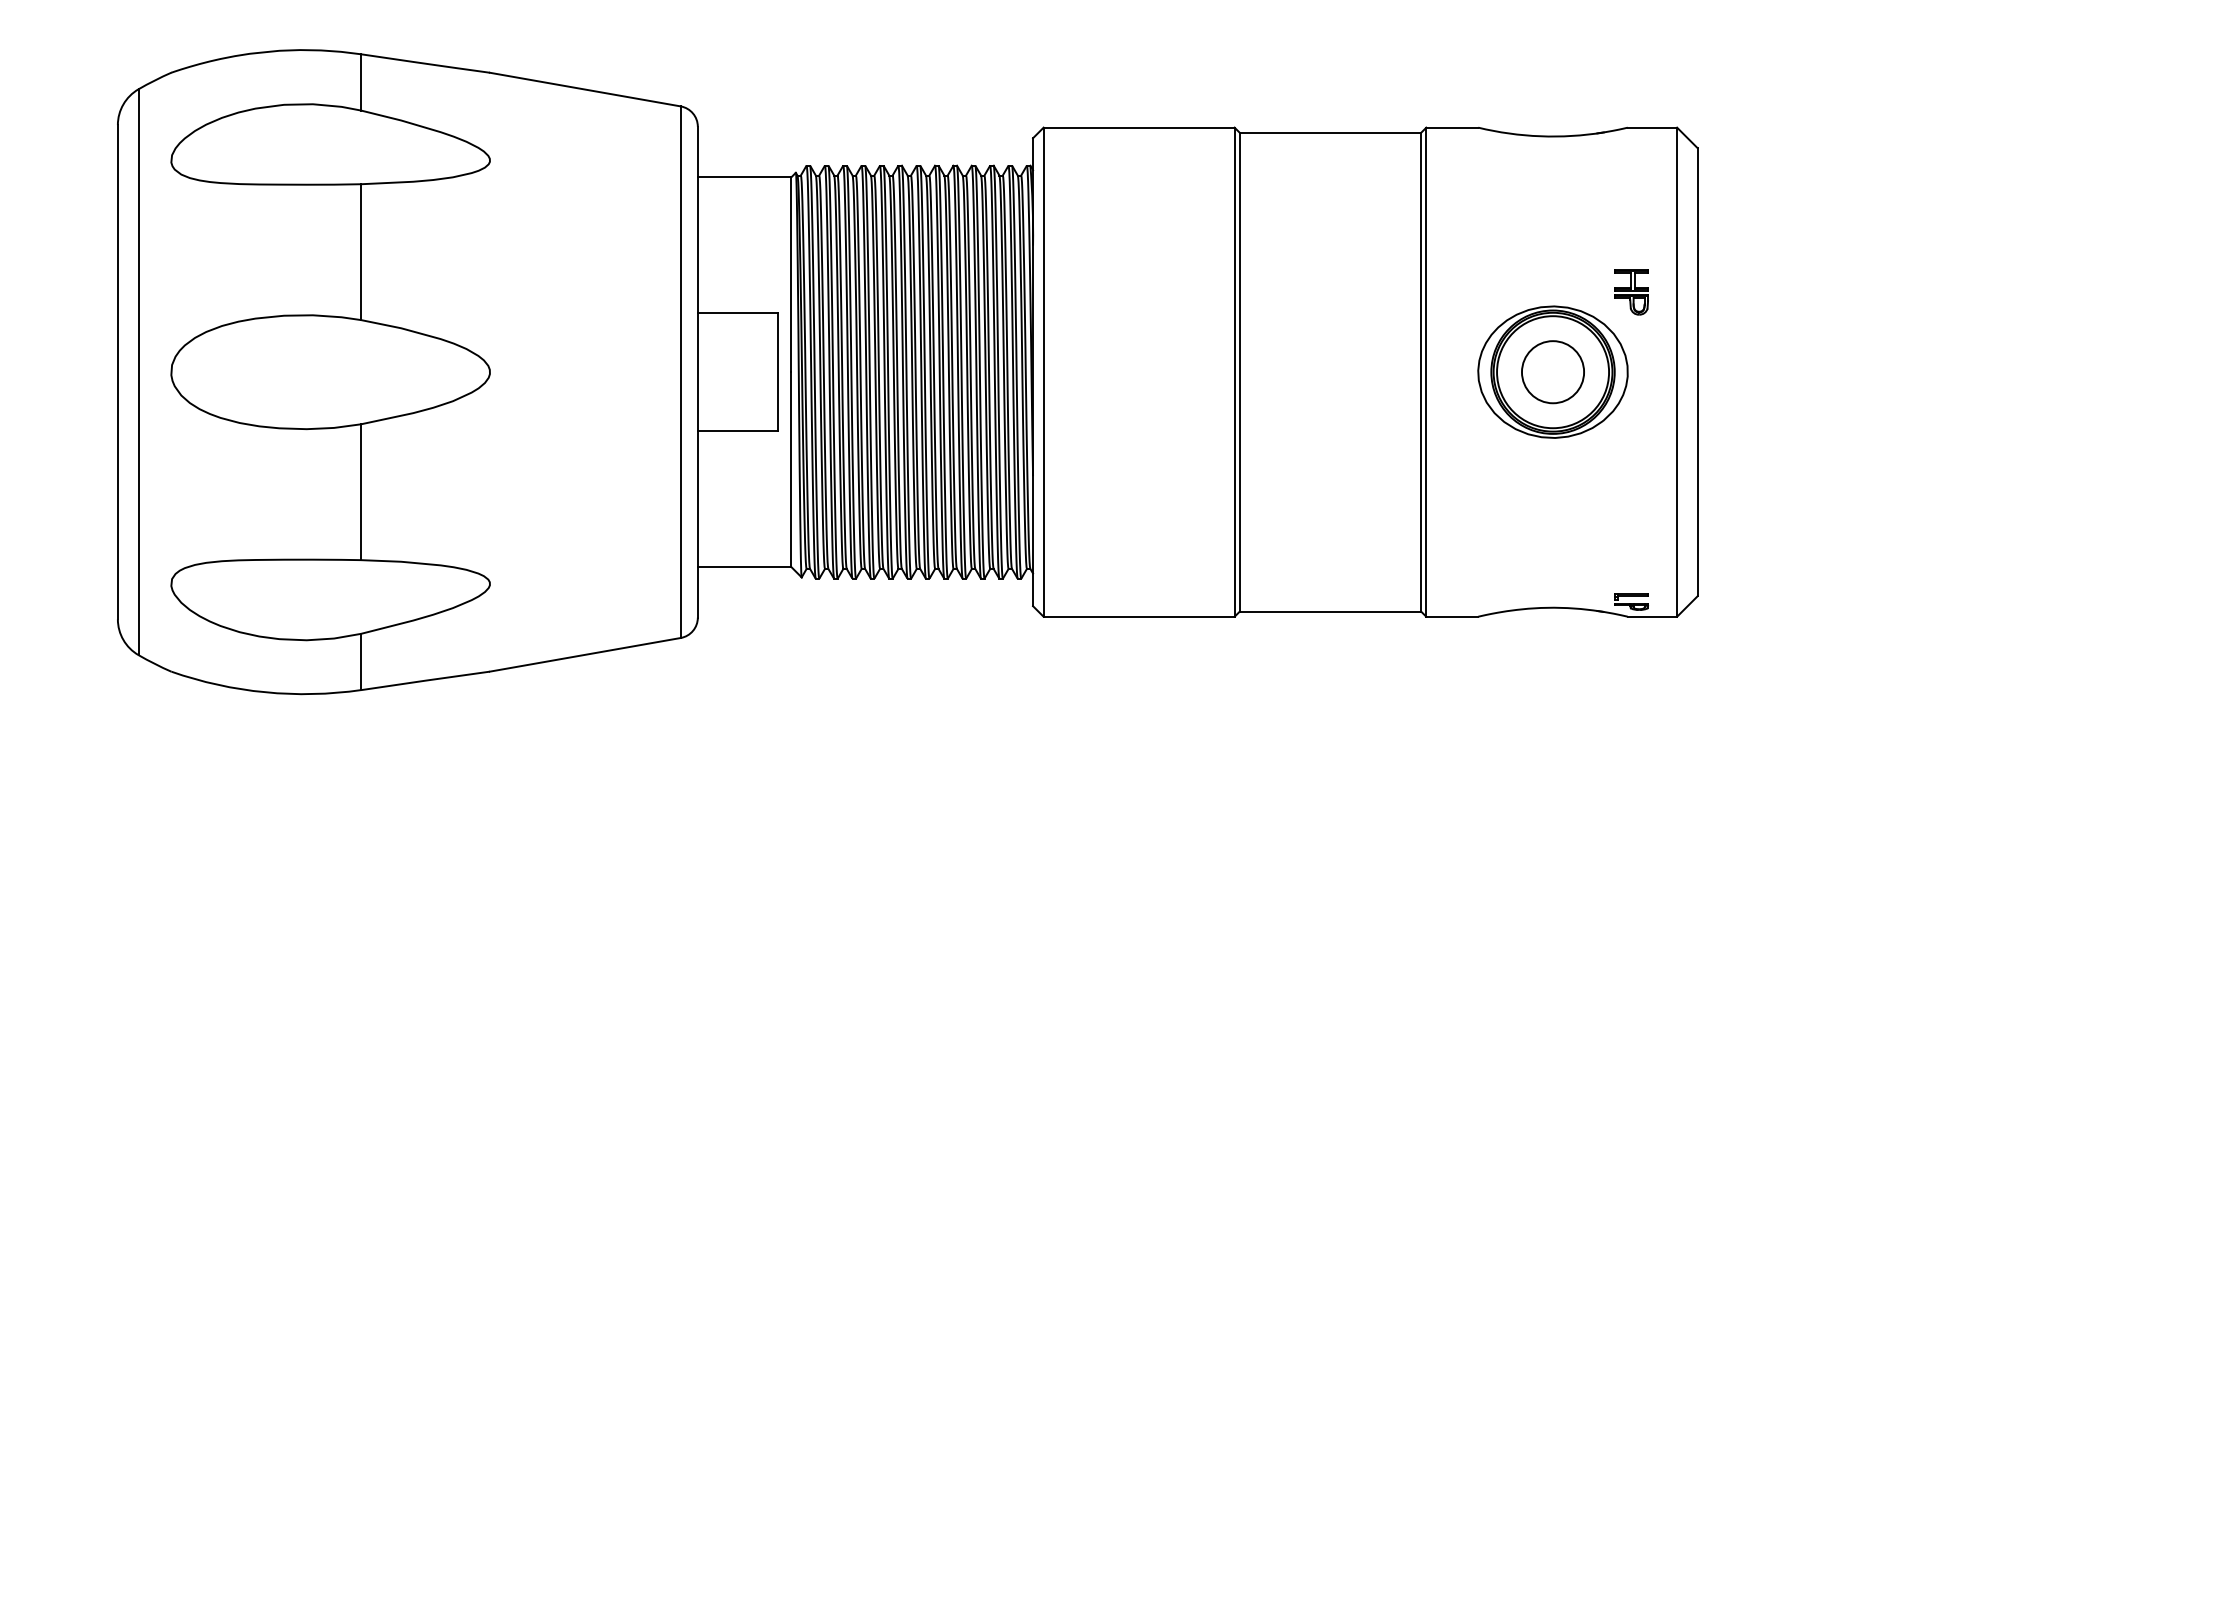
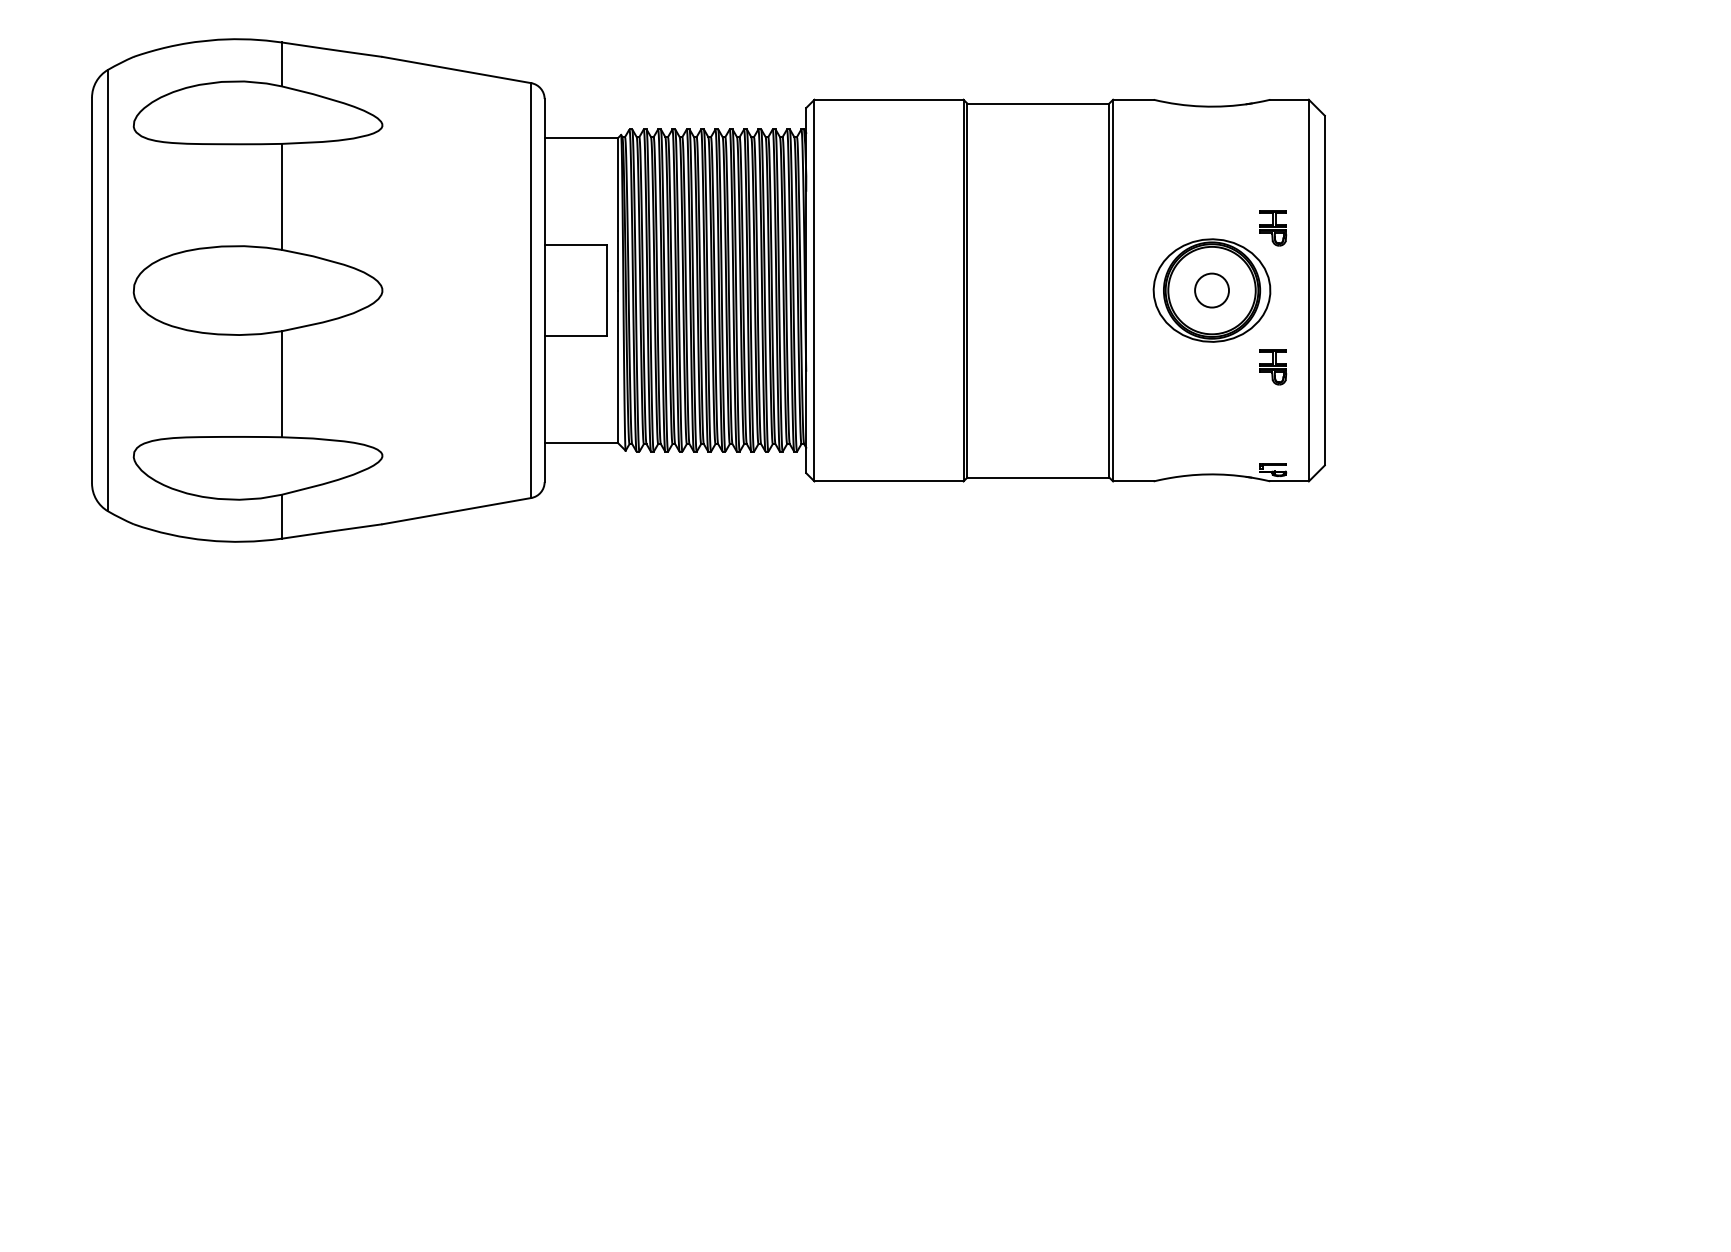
circle: (1552, 372) -> (1211, 290), size x0.7
part: (1631, 470) -> (1273, 367), added

